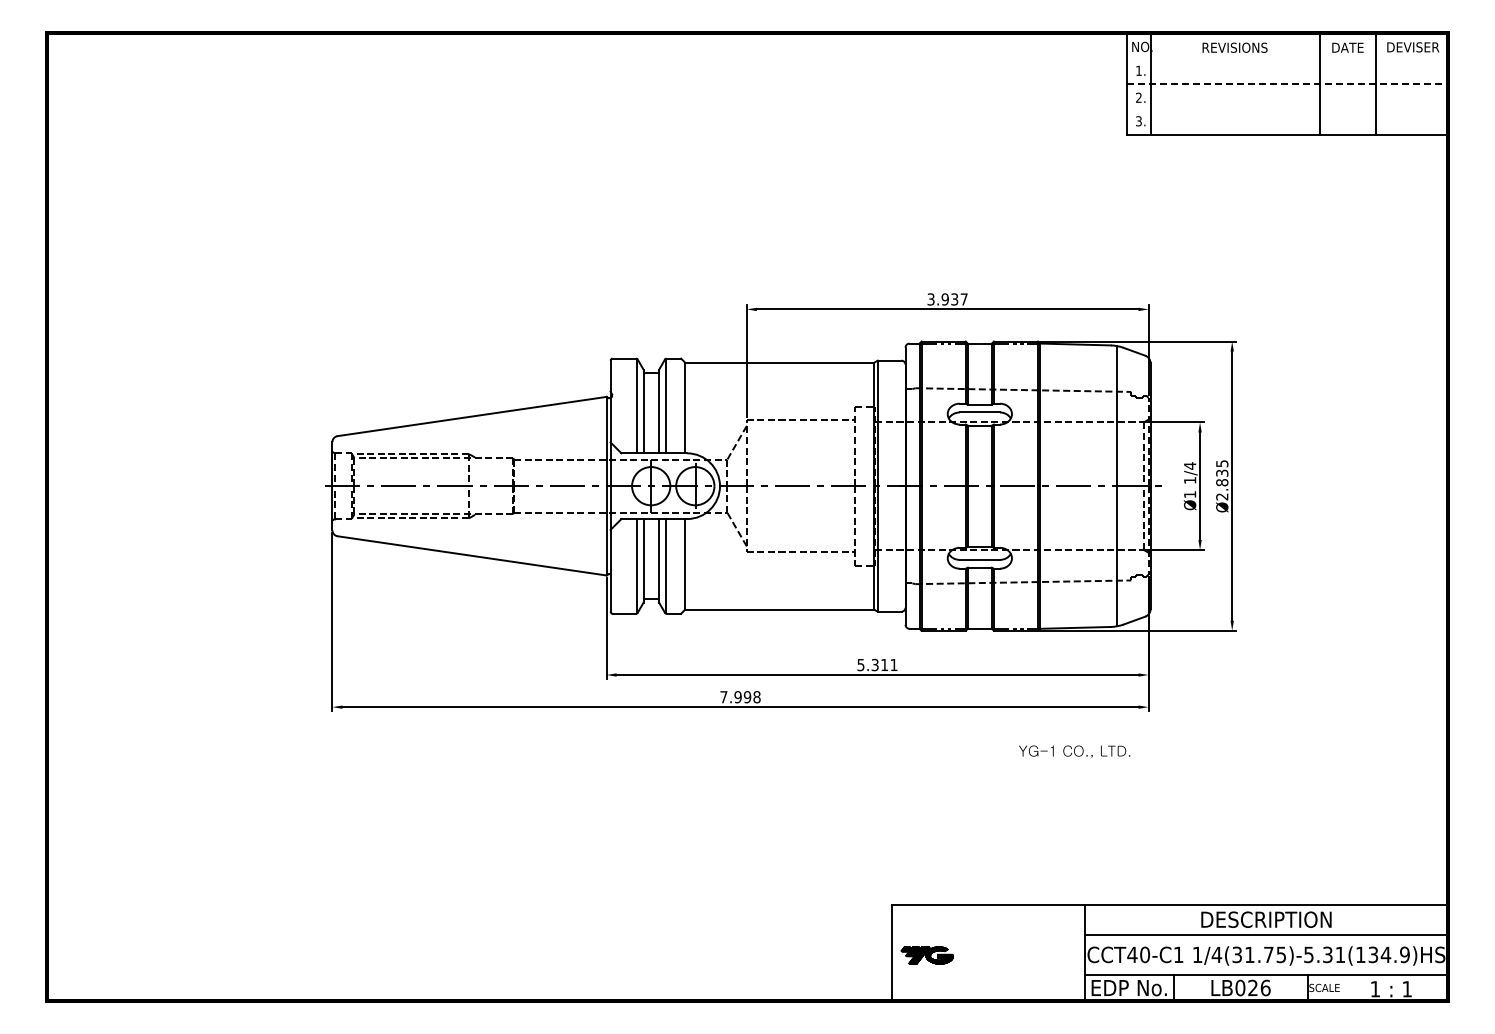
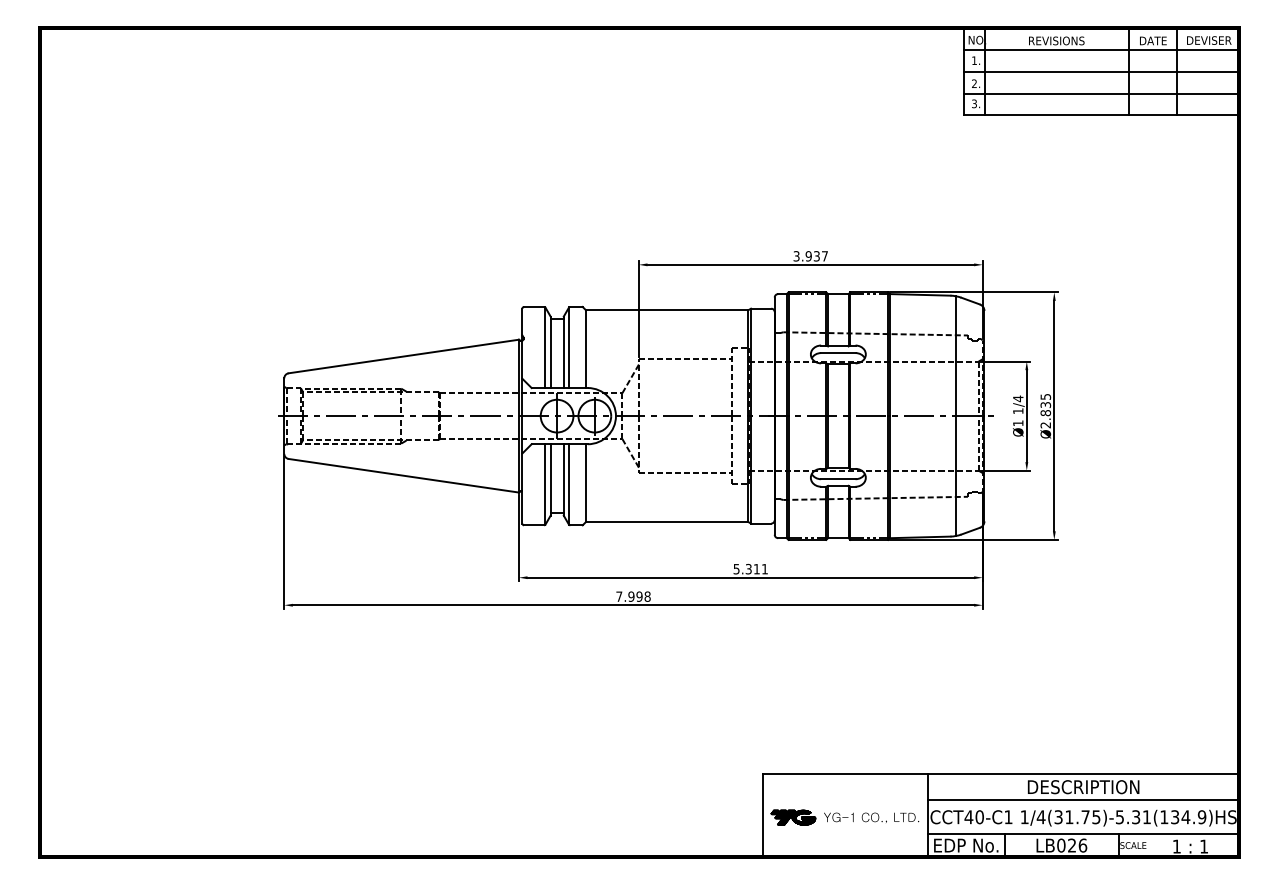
line: (1287, 58) -> (1101, 50), added
line: (1287, 84) -> (1101, 72), dashed -> solid
line: (1287, 110) -> (1101, 94), added
text: (1074, 751) -> (871, 817), moved

